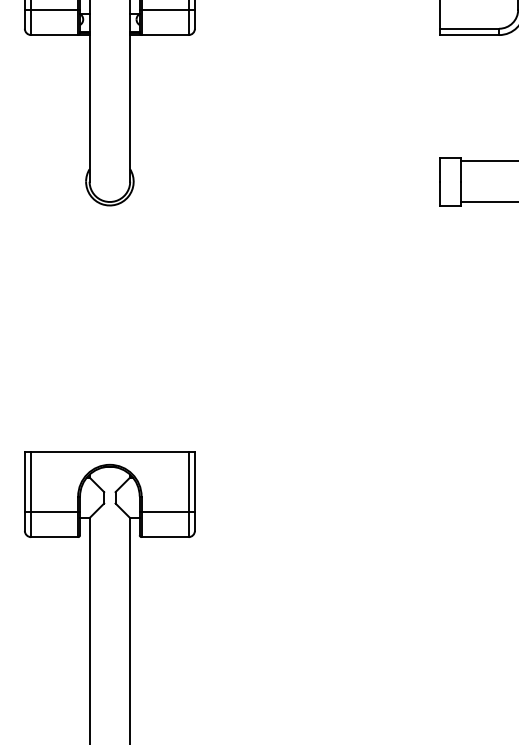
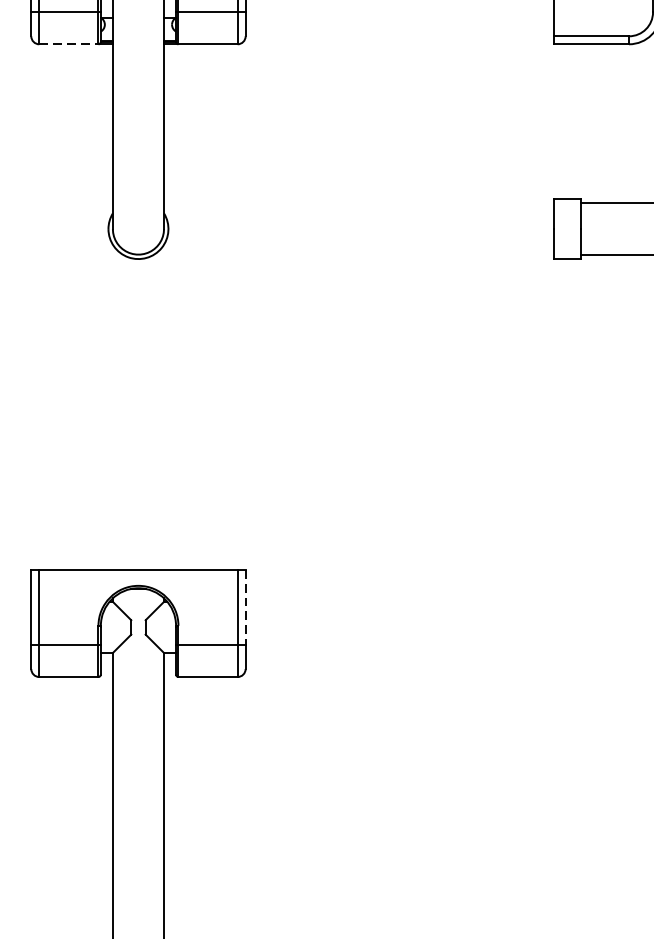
line: (55, 35) -> (69, 44), solid -> dashed
line: (194, 481) -> (245, 606), solid -> dashed

